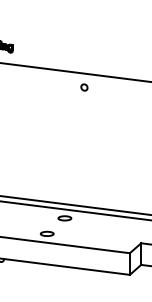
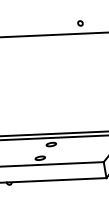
part: (84, 87) -> (80, 23), moved

